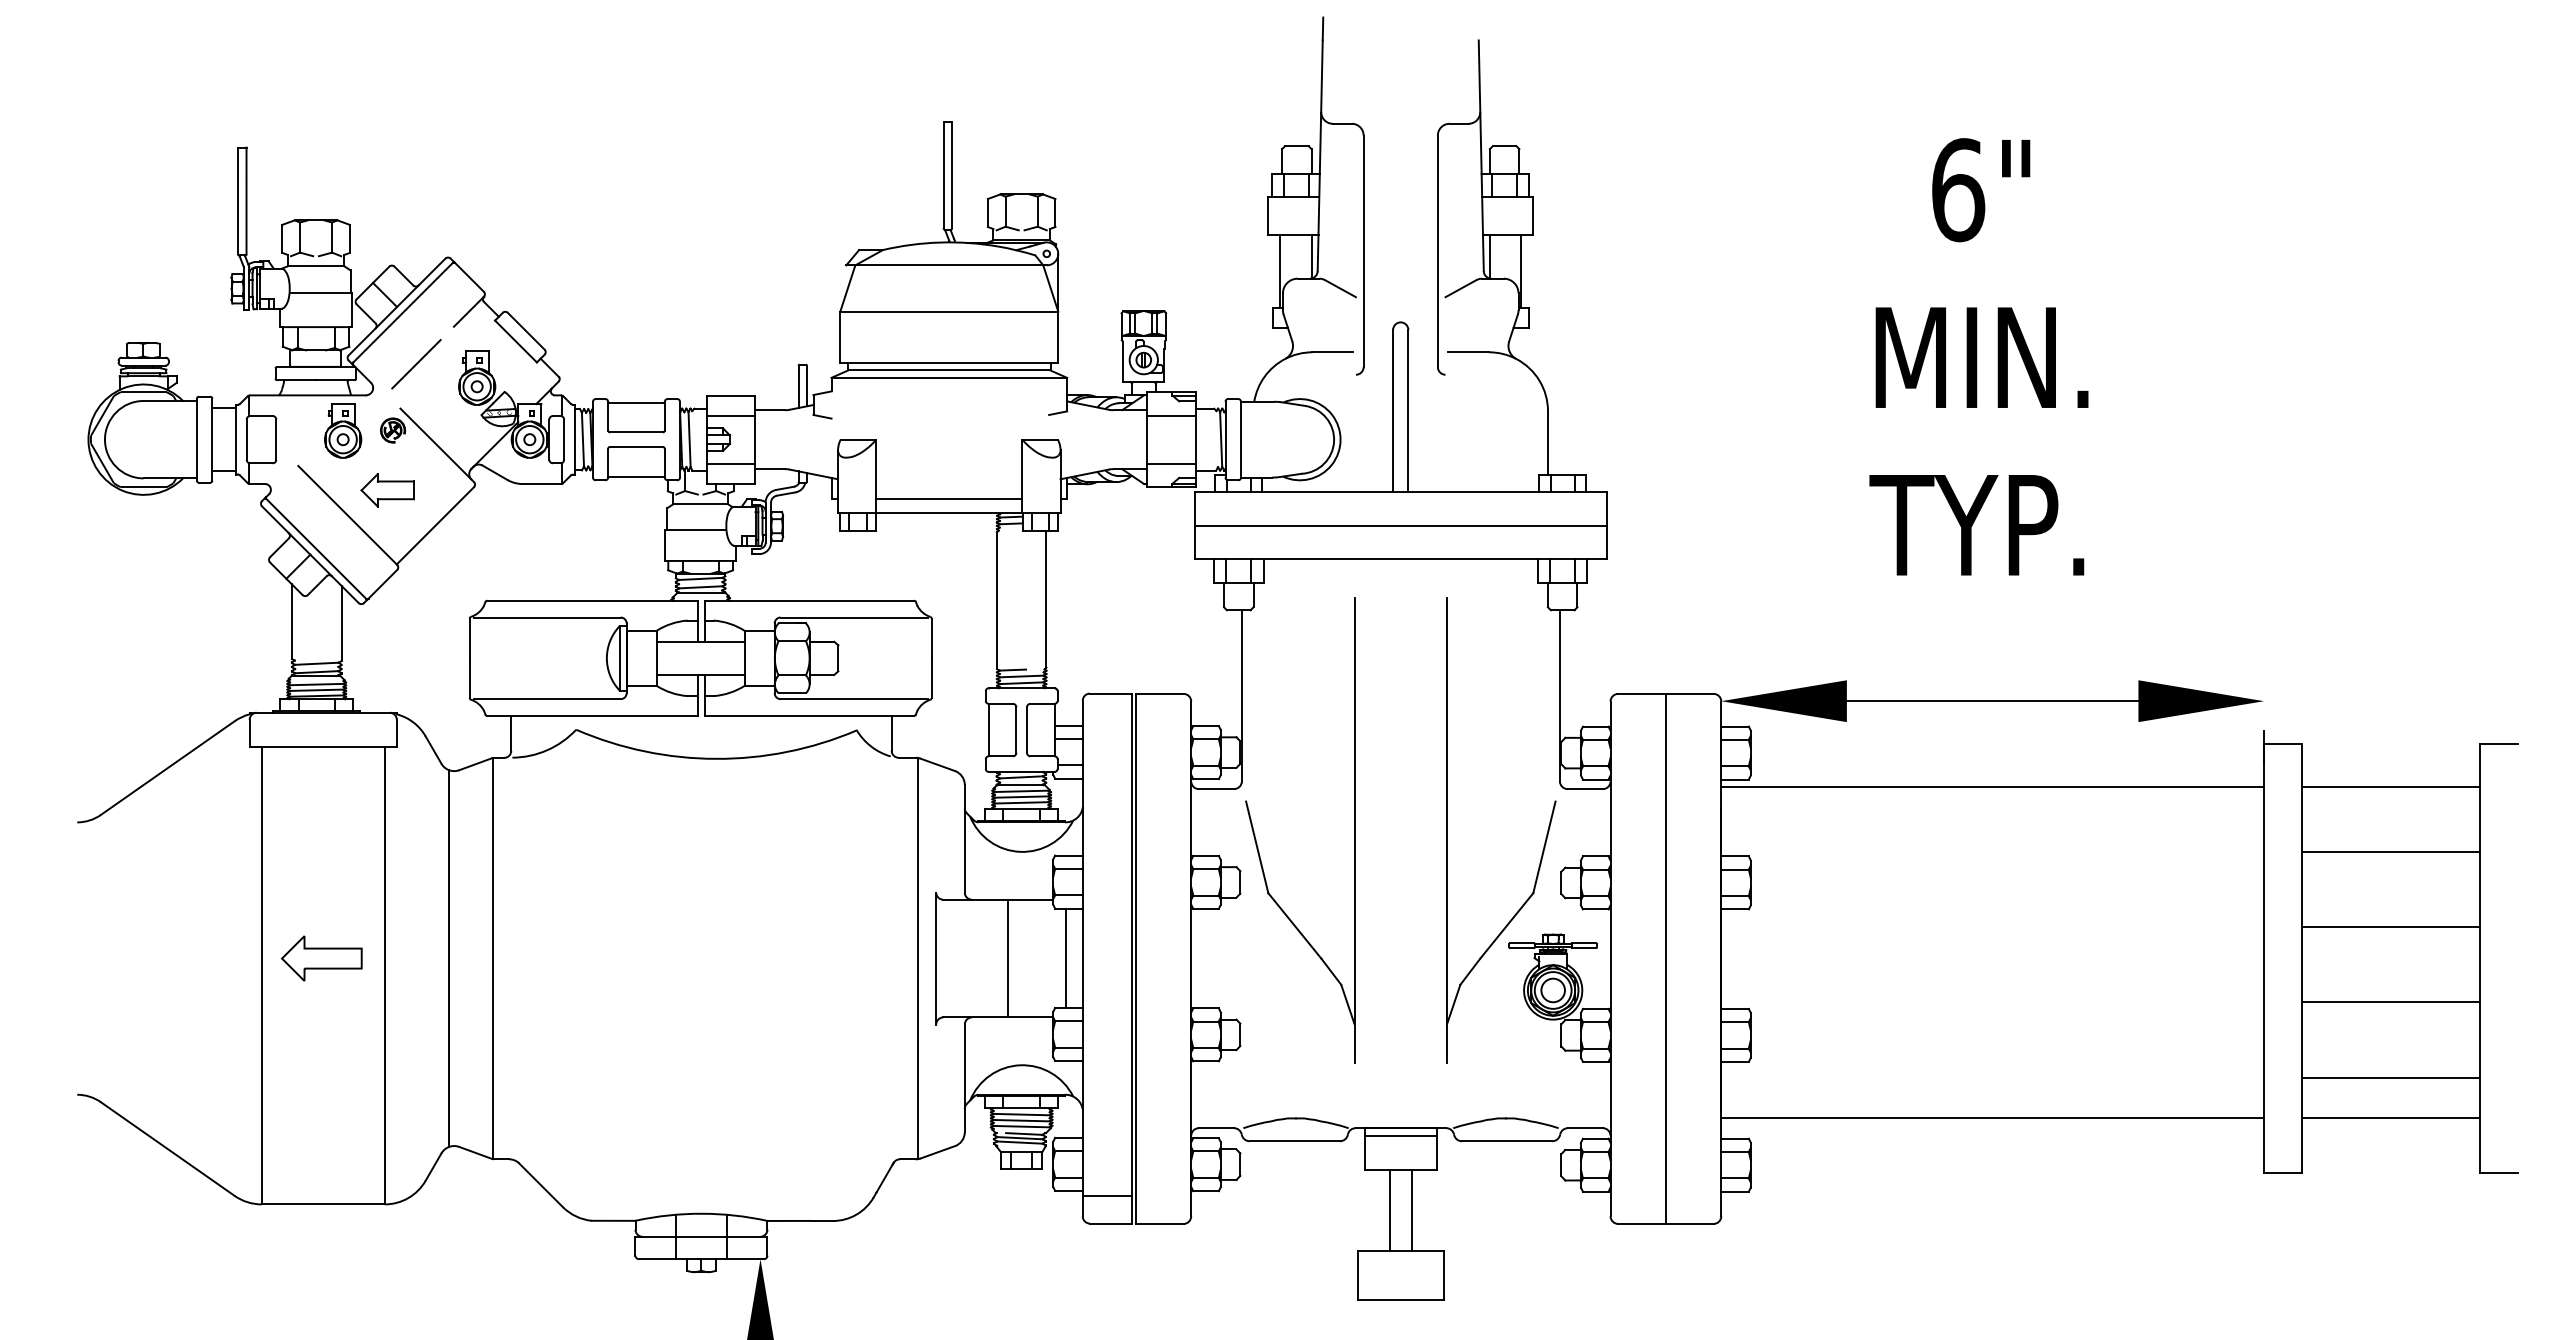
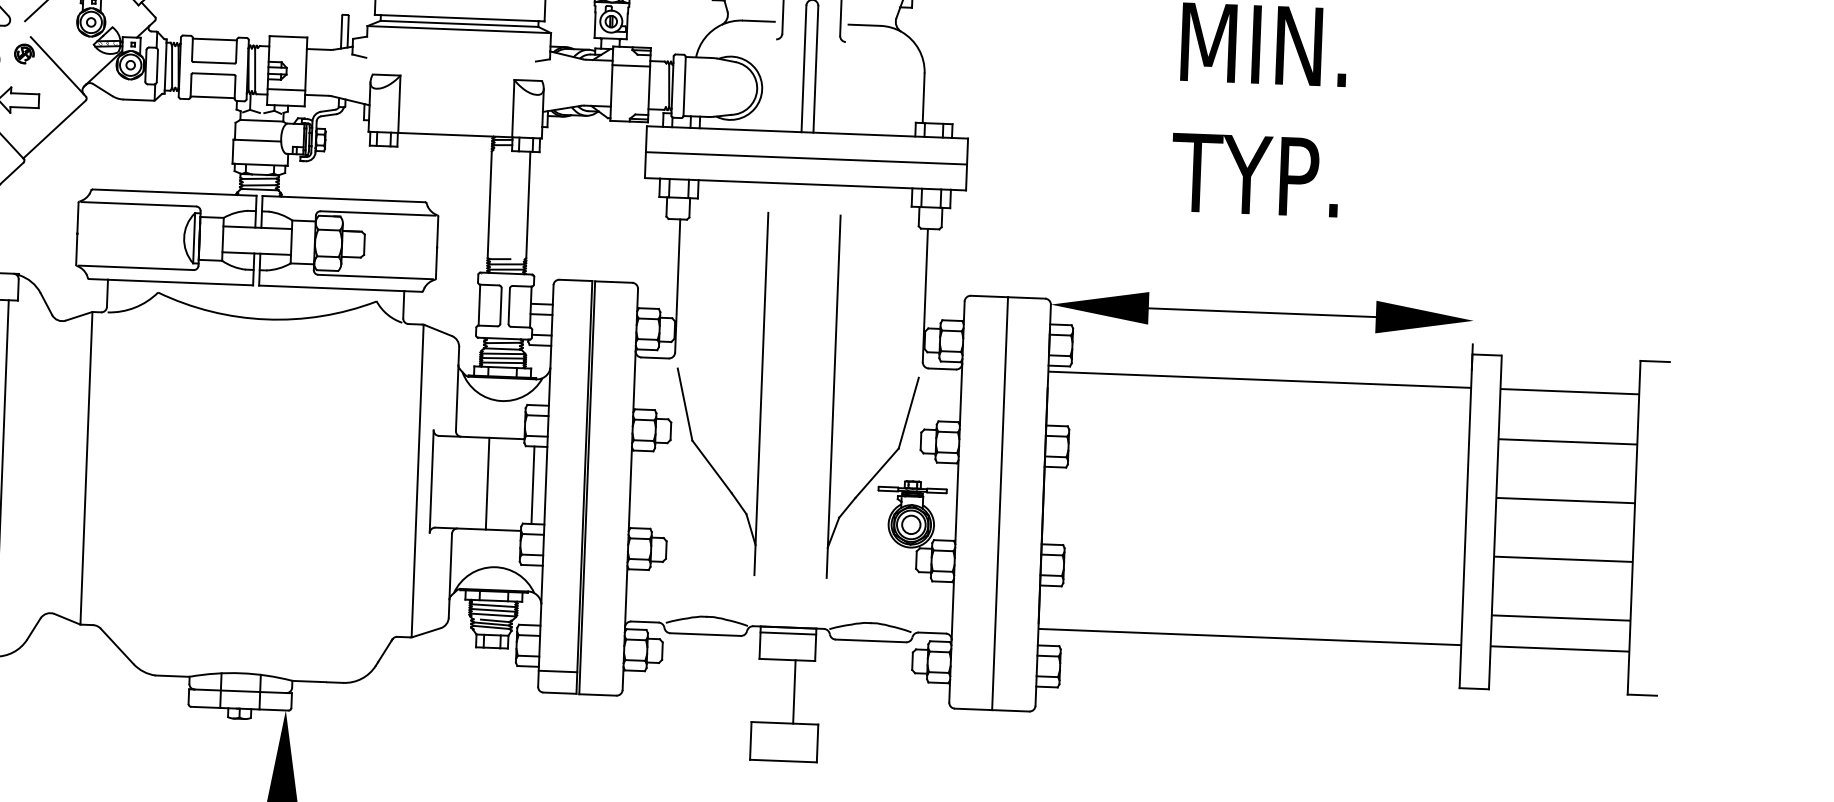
line: (730, 415) -> (287, 52), removed
line: (1171, 463) -> (629, 102), removed
line: (949, 498) -> (455, 123), removed
line: (448, 958) -> (51, 466), removed
line: (1390, 1210) -> (778, 691), removed

